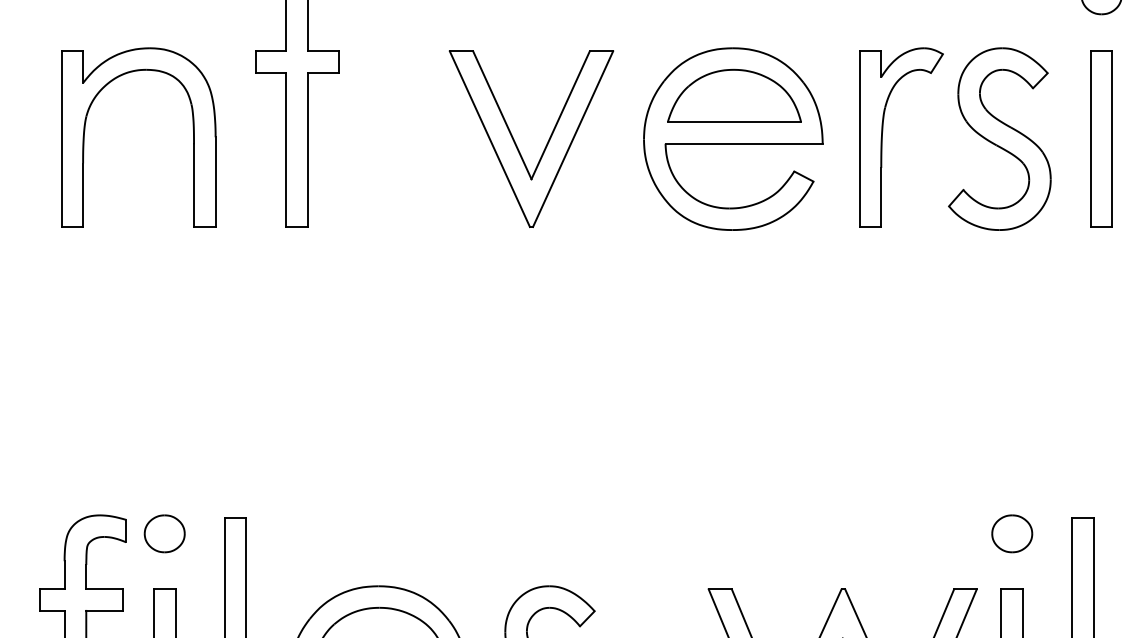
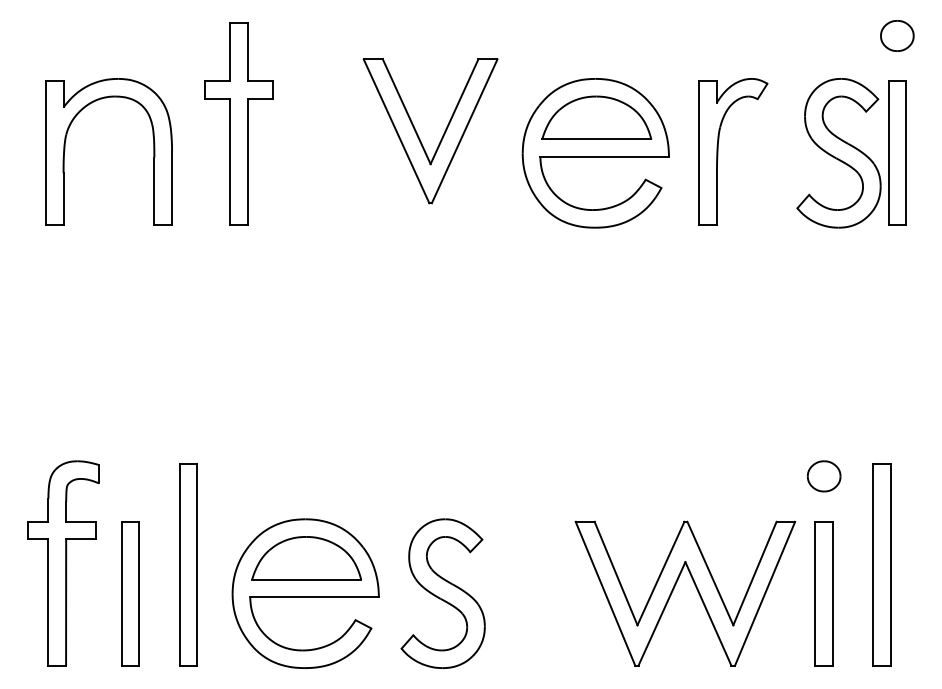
part: (999, 139) -> (838, 153), moved
part: (517, 145) -> (419, 136), moved
part: (164, 533) -> (130, 476), removed

